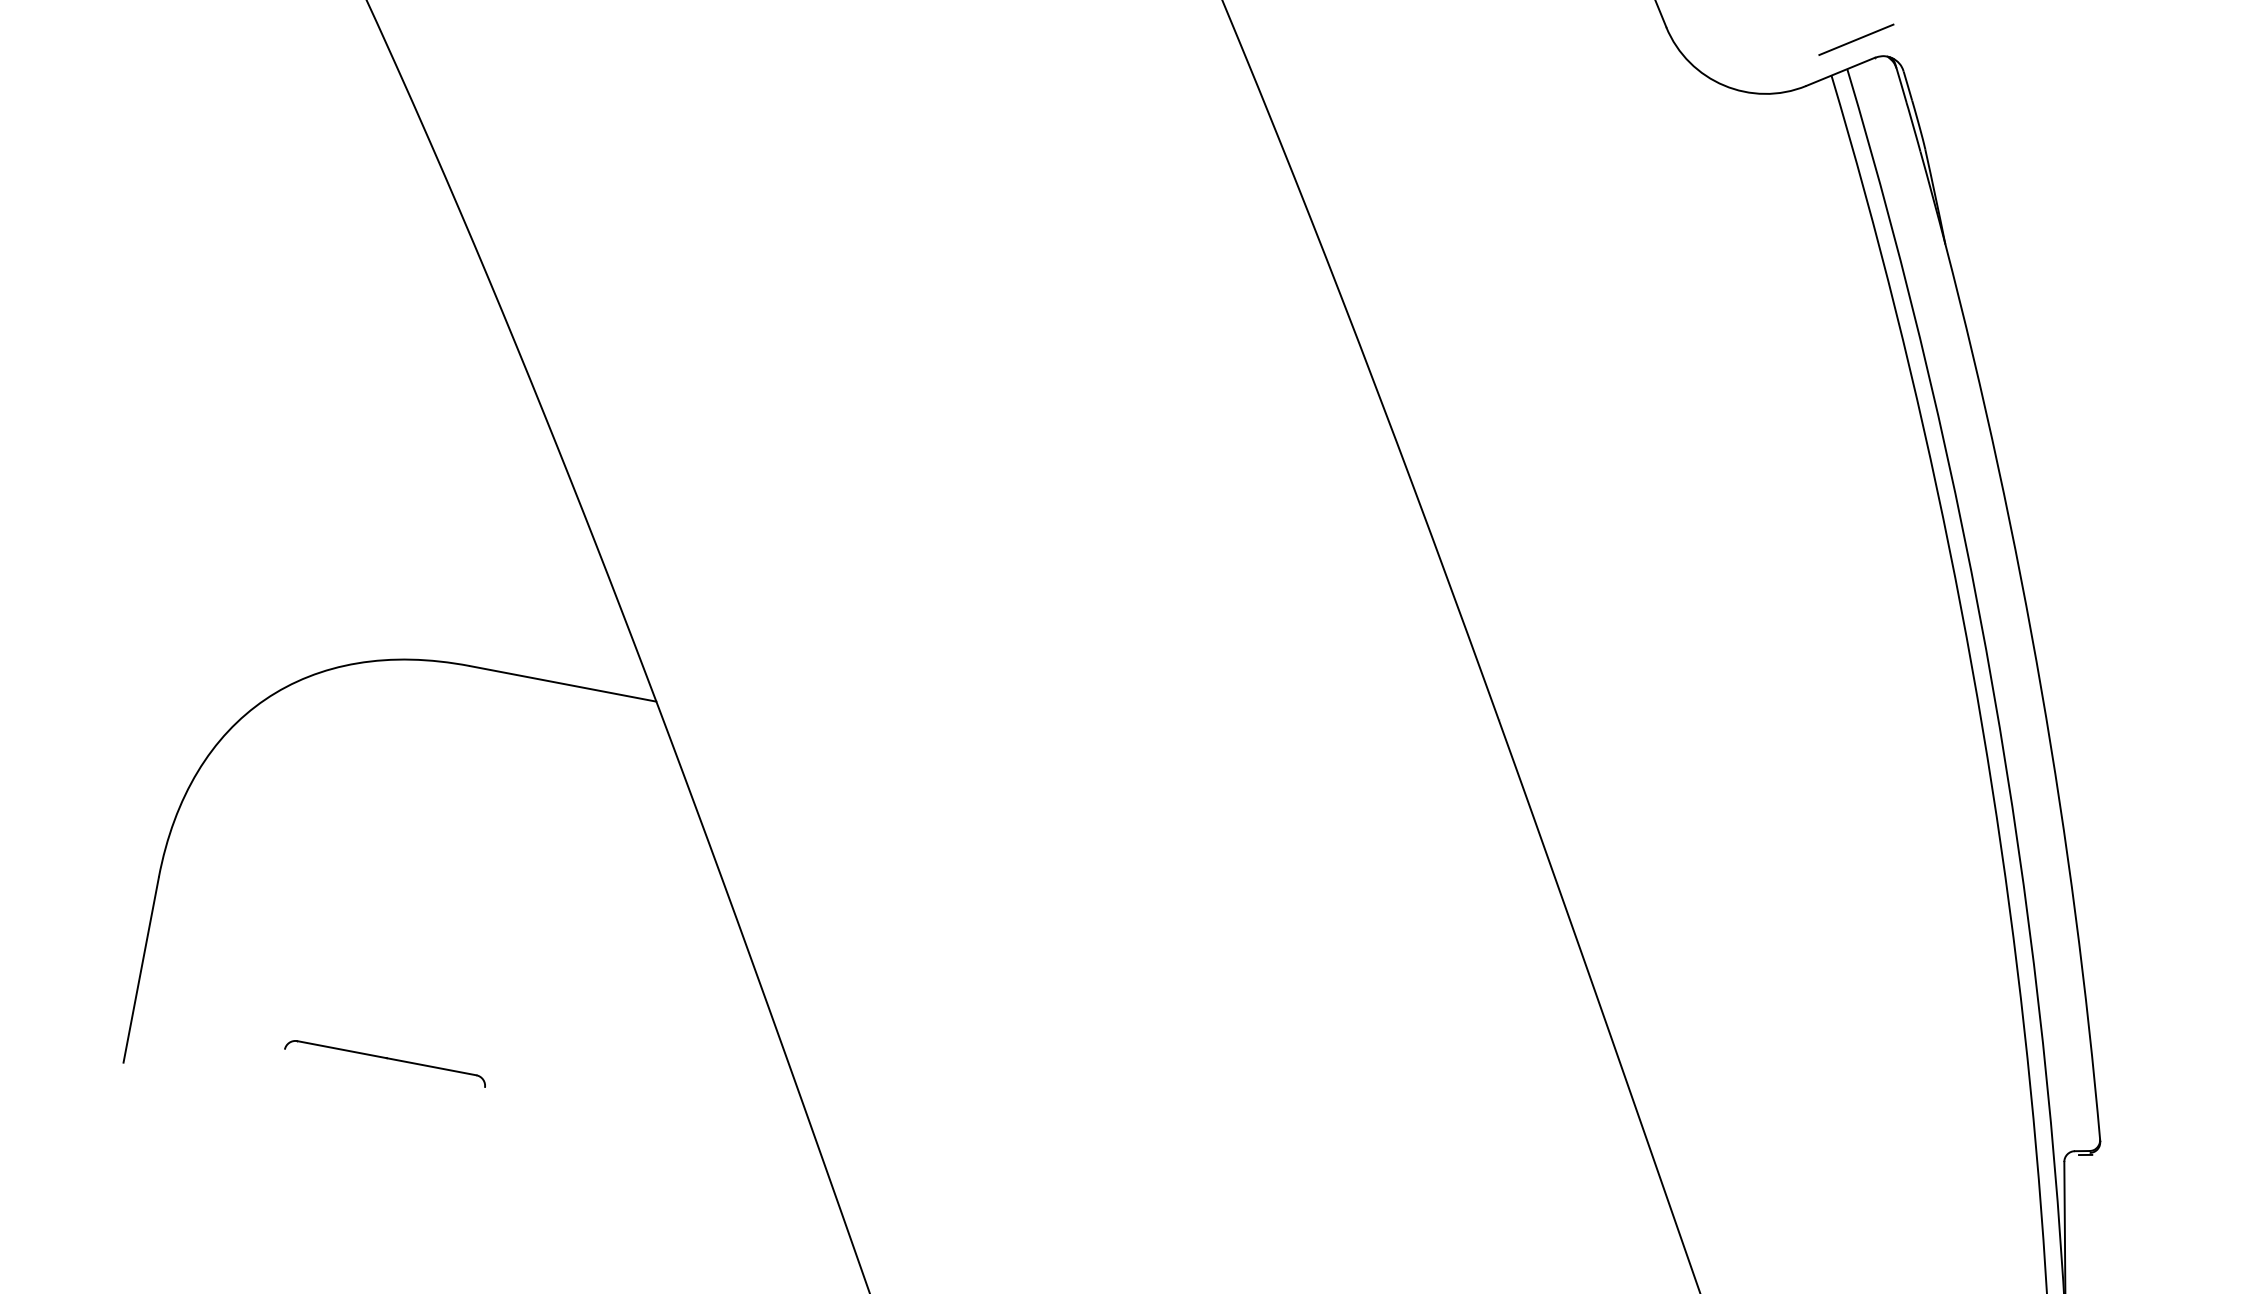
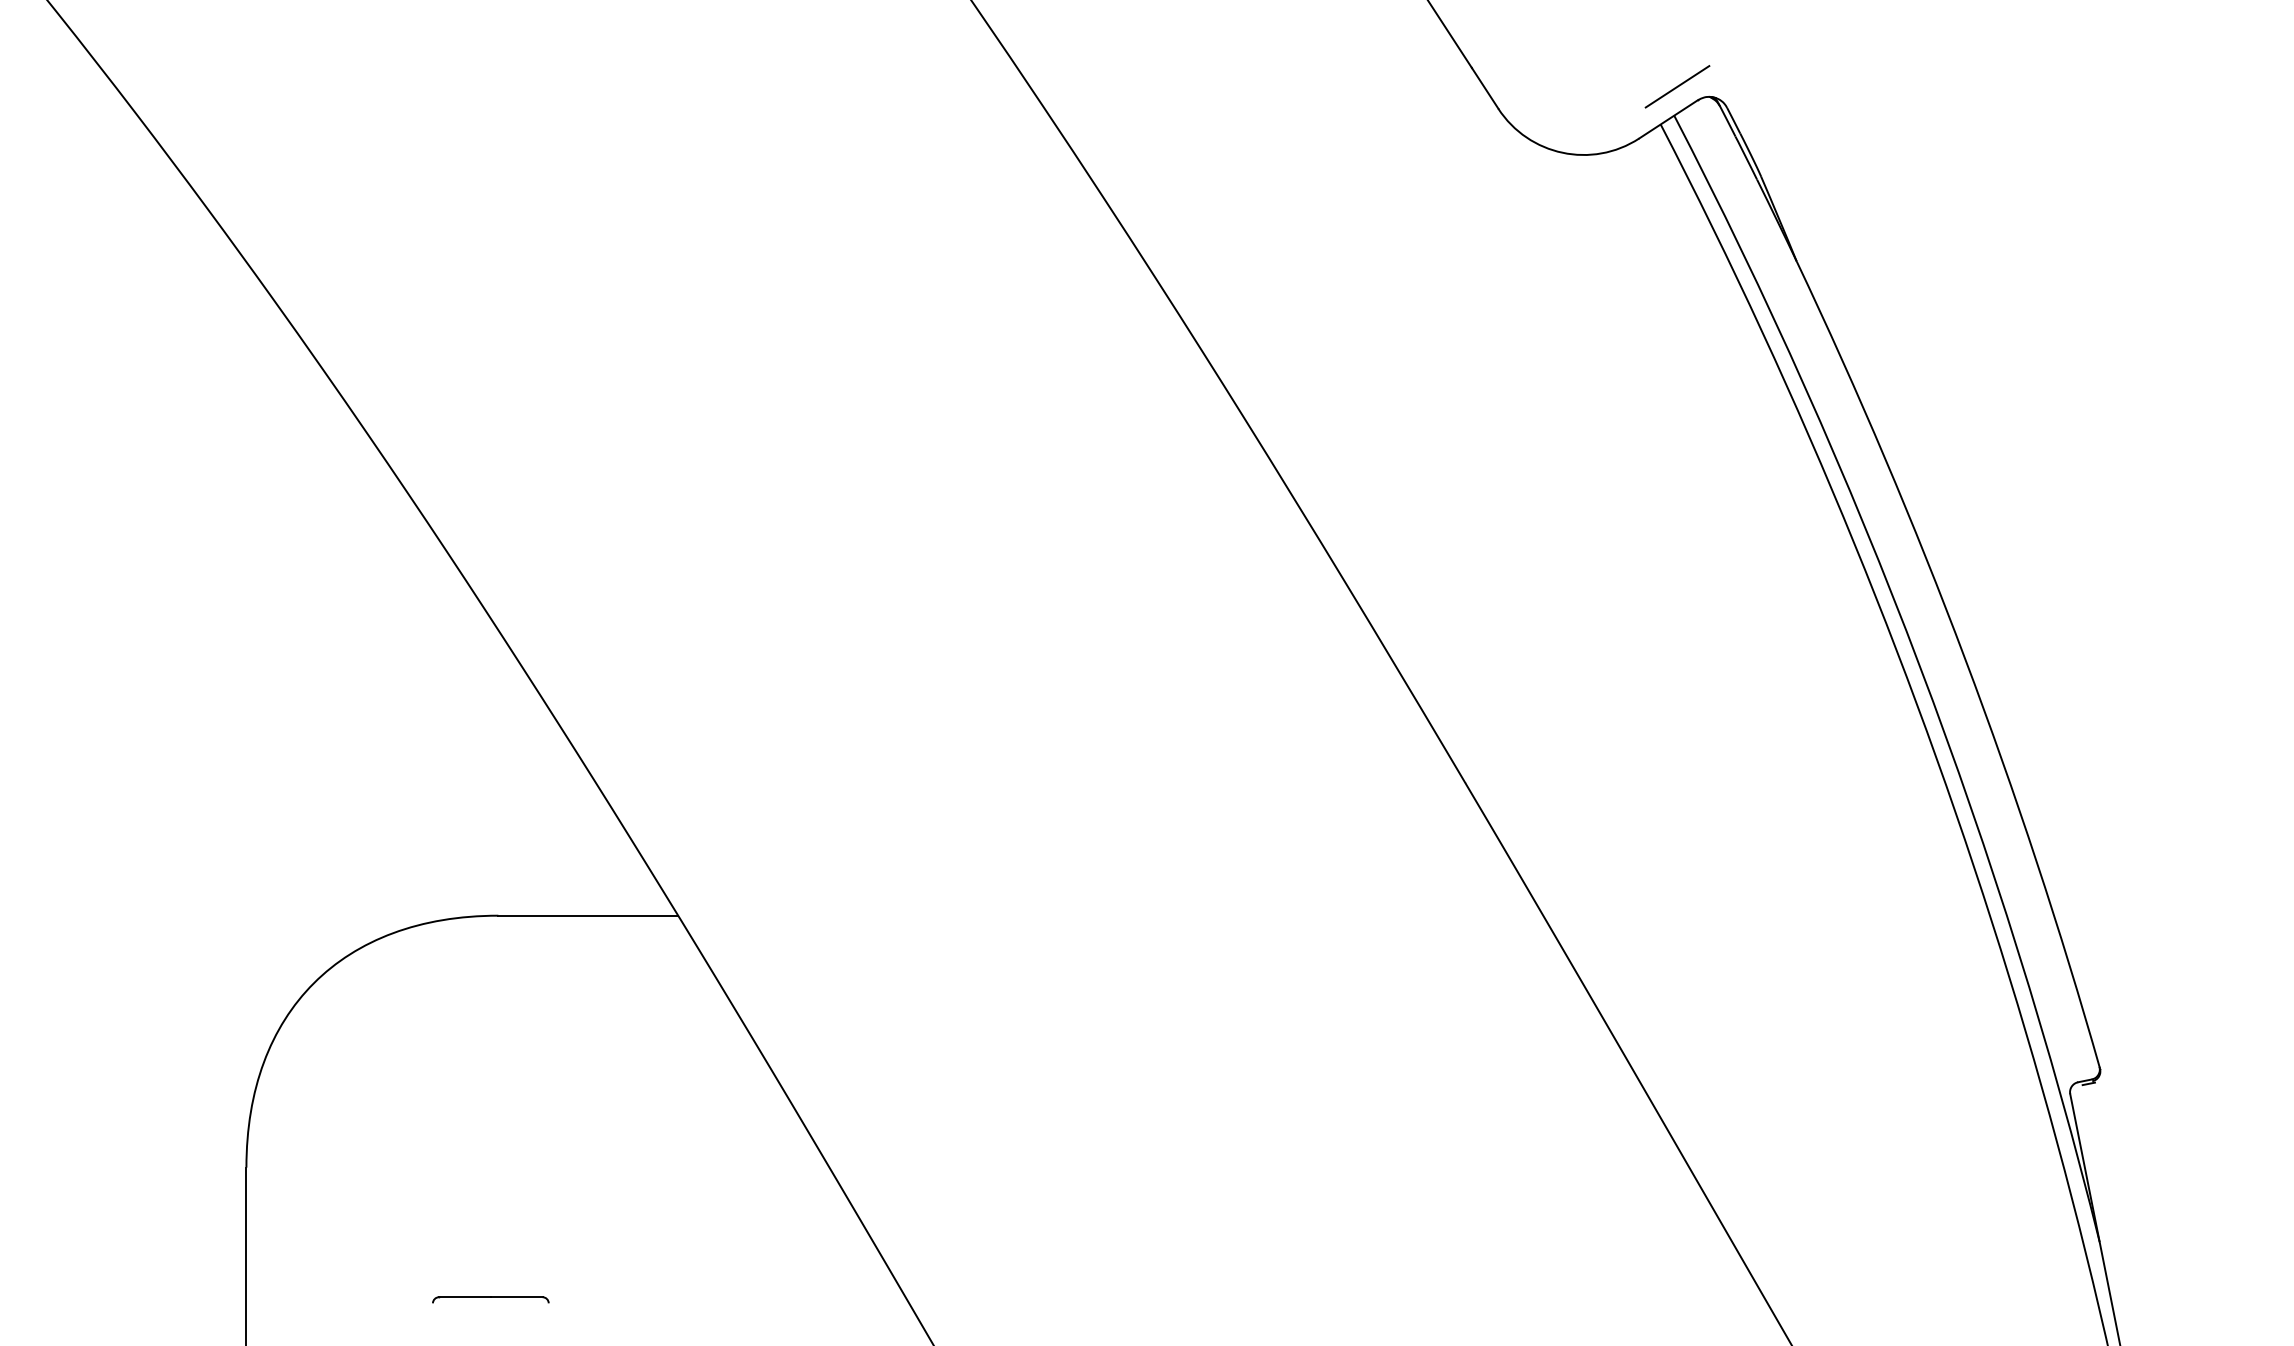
part: (385, 1062) -> (490, 1299), size x0.6

